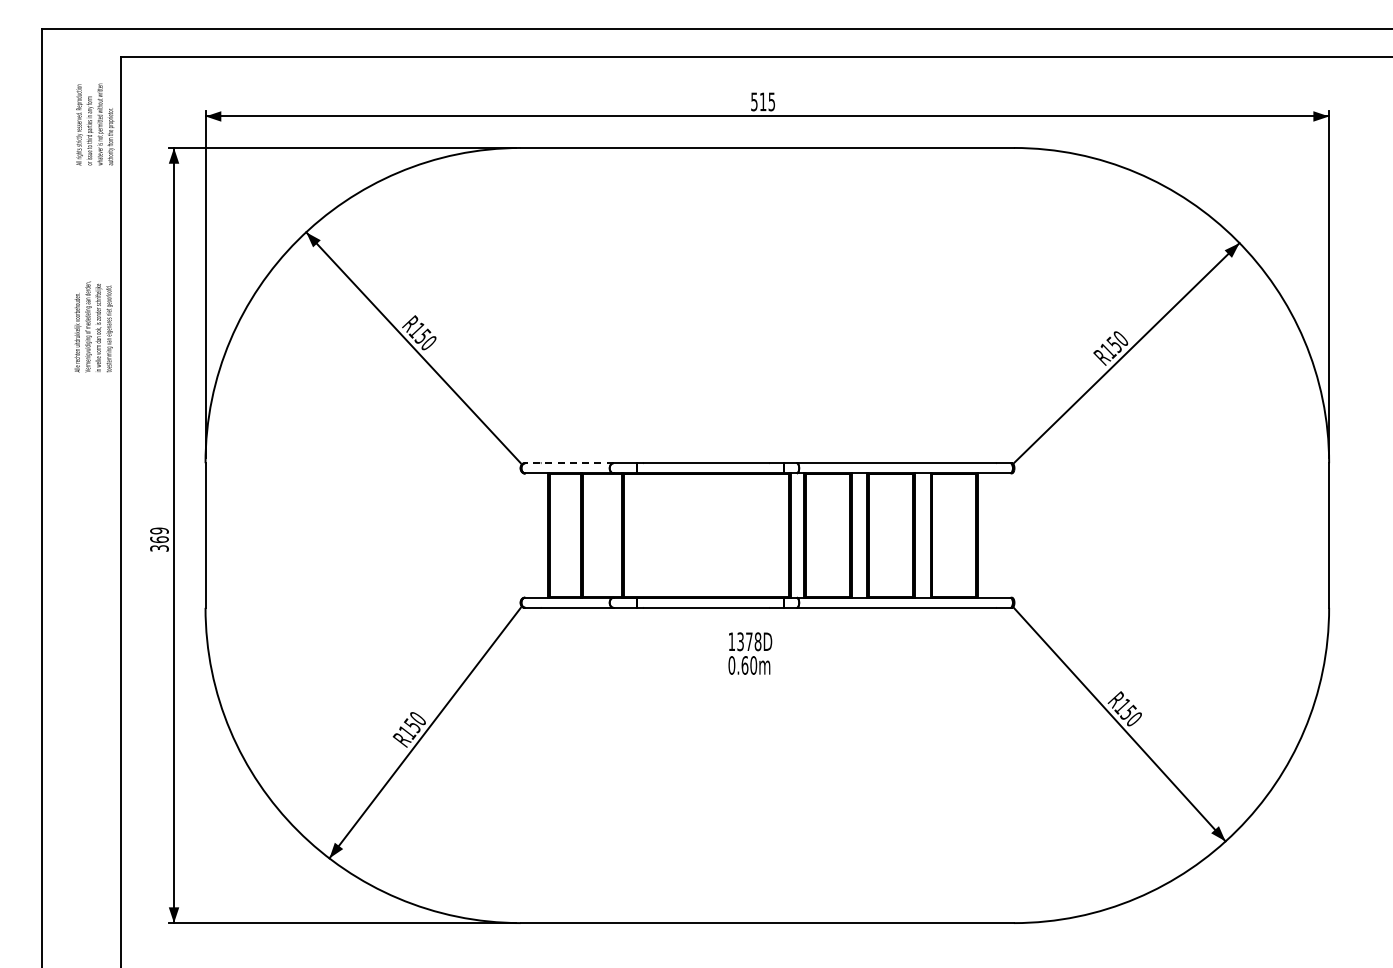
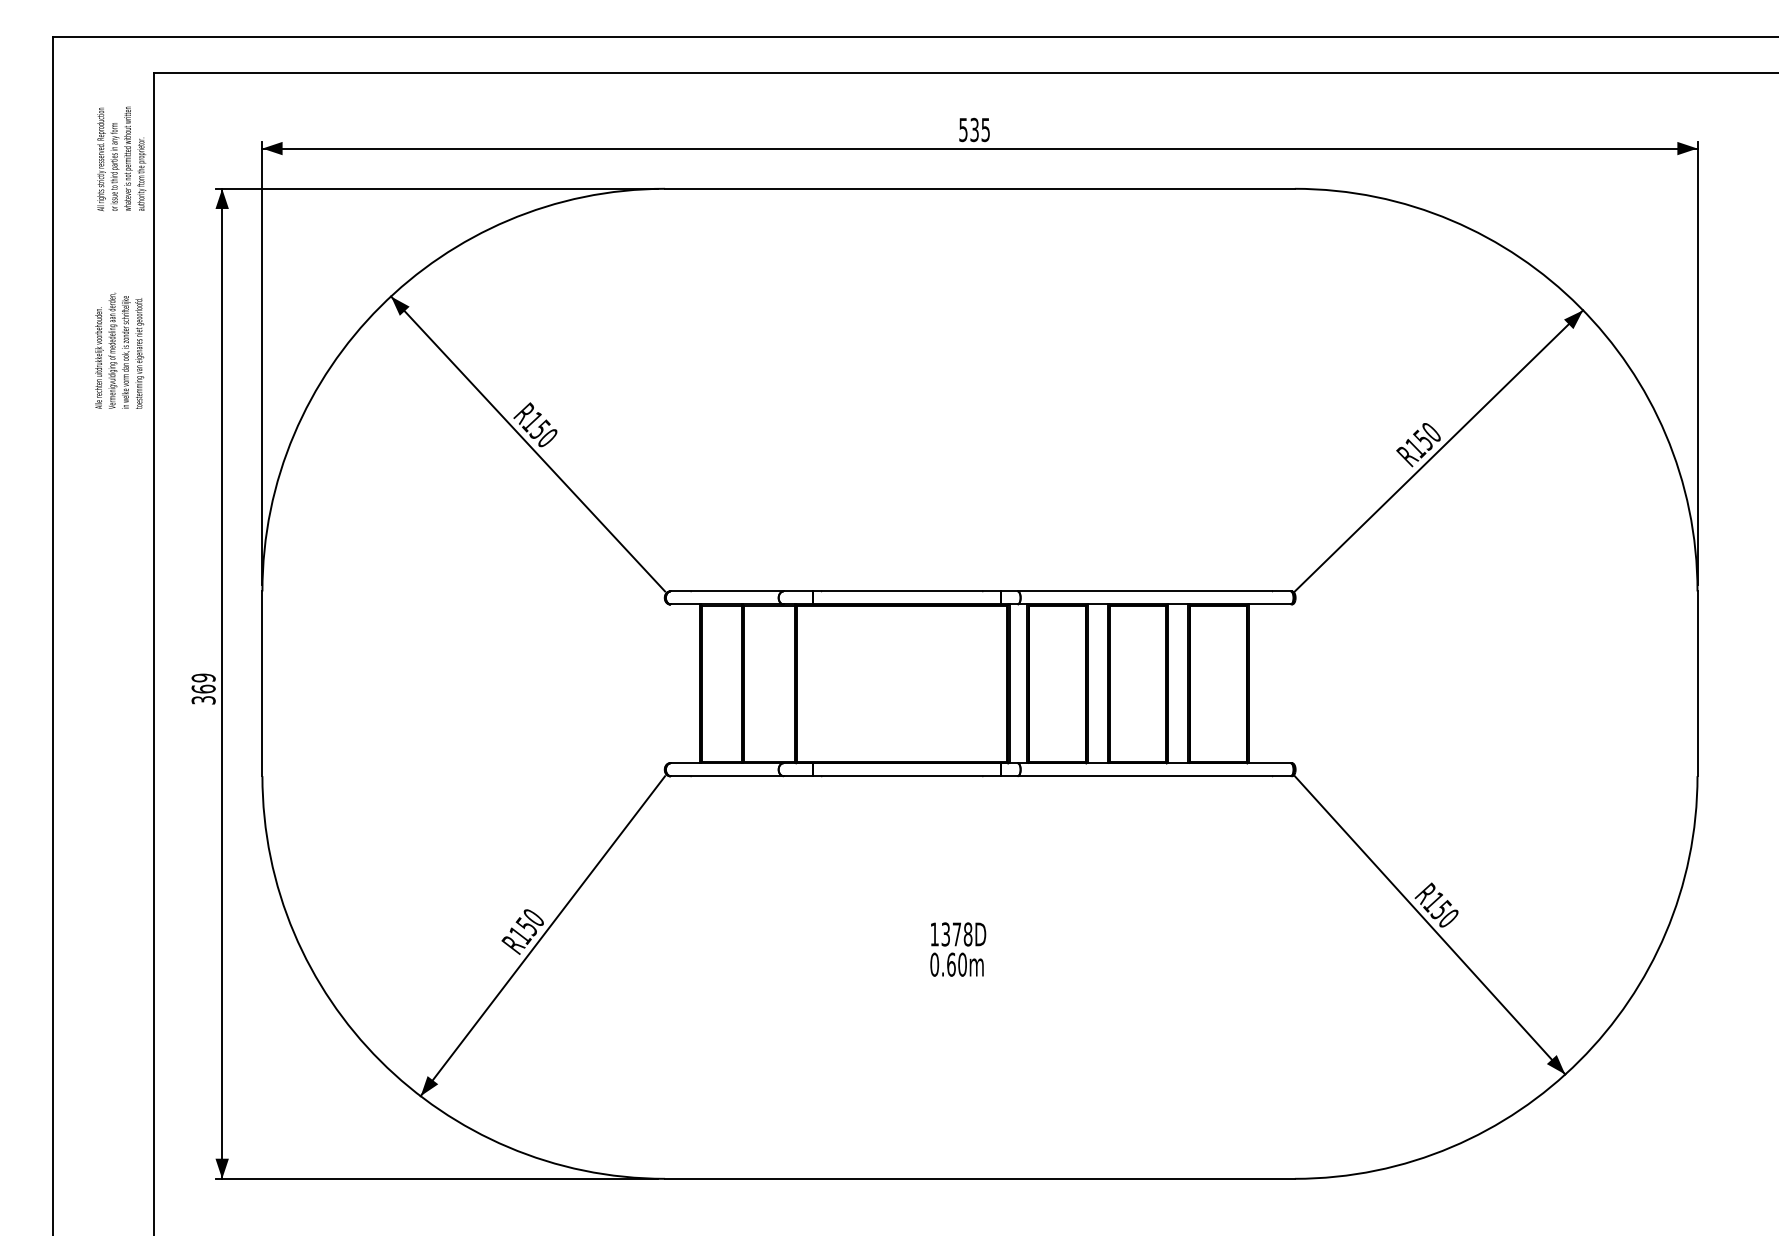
text: (762, 101) -> (973, 129), 515 -> 535
text: (93, 326) -> (119, 350), moved
line: (569, 463) -> (727, 591), dashed -> solid
text: (750, 653) -> (958, 949), moved

